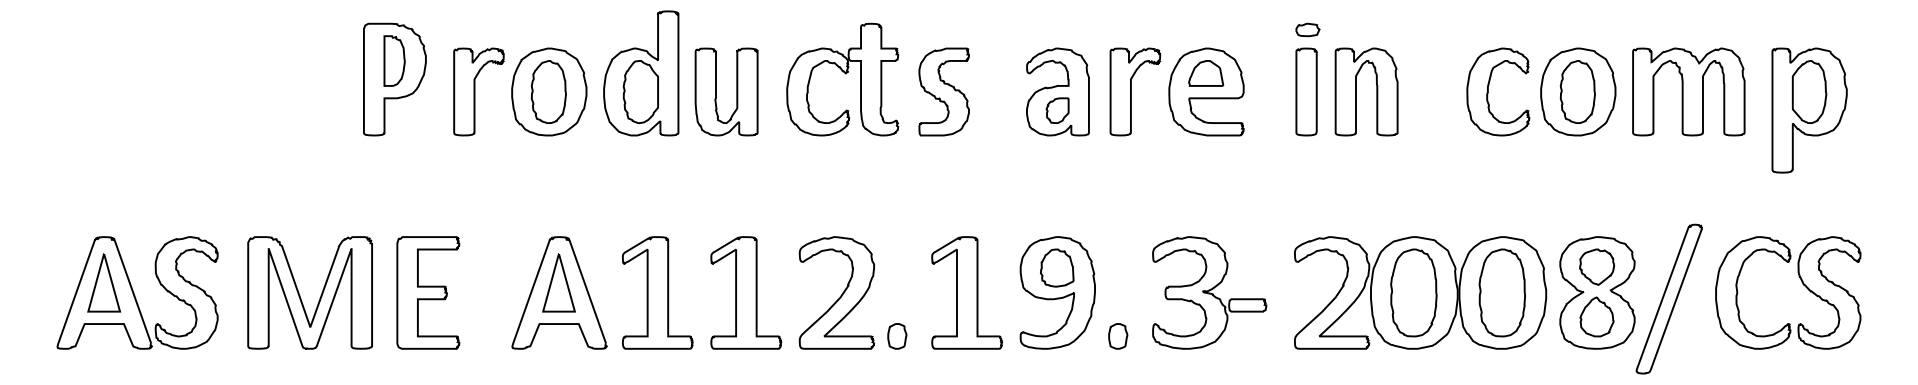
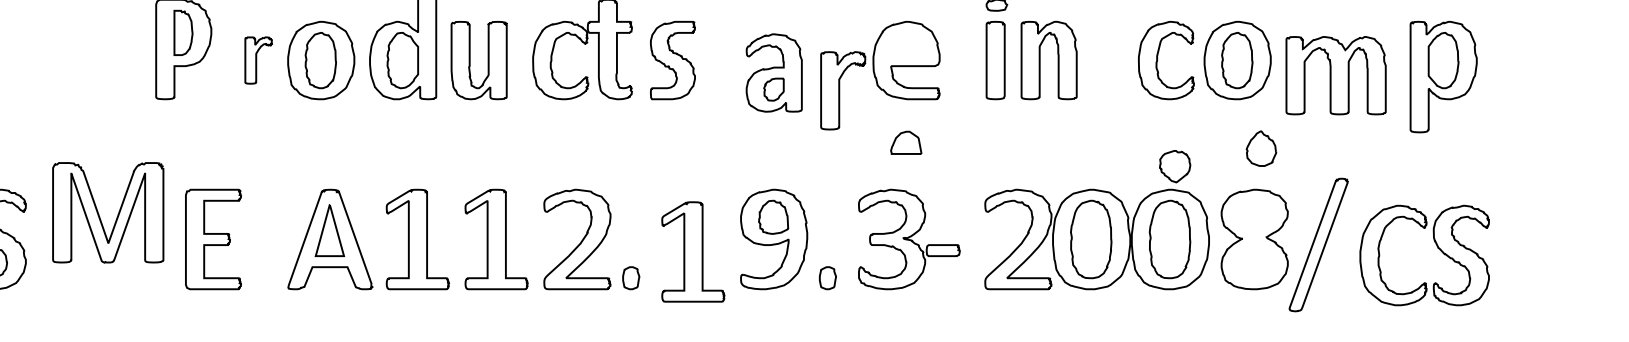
part: (1206, 73) -> (906, 142), moved
part: (478, 91) -> (258, 60), size x0.6
part: (1057, 91) -> (773, 72), moved
part: (1135, 91) -> (843, 90), moved
part: (1688, 91) -> (1335, 75), moved
part: (1596, 266) -> (1174, 166), moved
part: (1802, 284) -> (1437, 248), moved
part: (967, 292) -> (693, 251), moved
part: (300, 295) -> (99, 215), moved
part: (1596, 316) -> (1261, 148), moved

